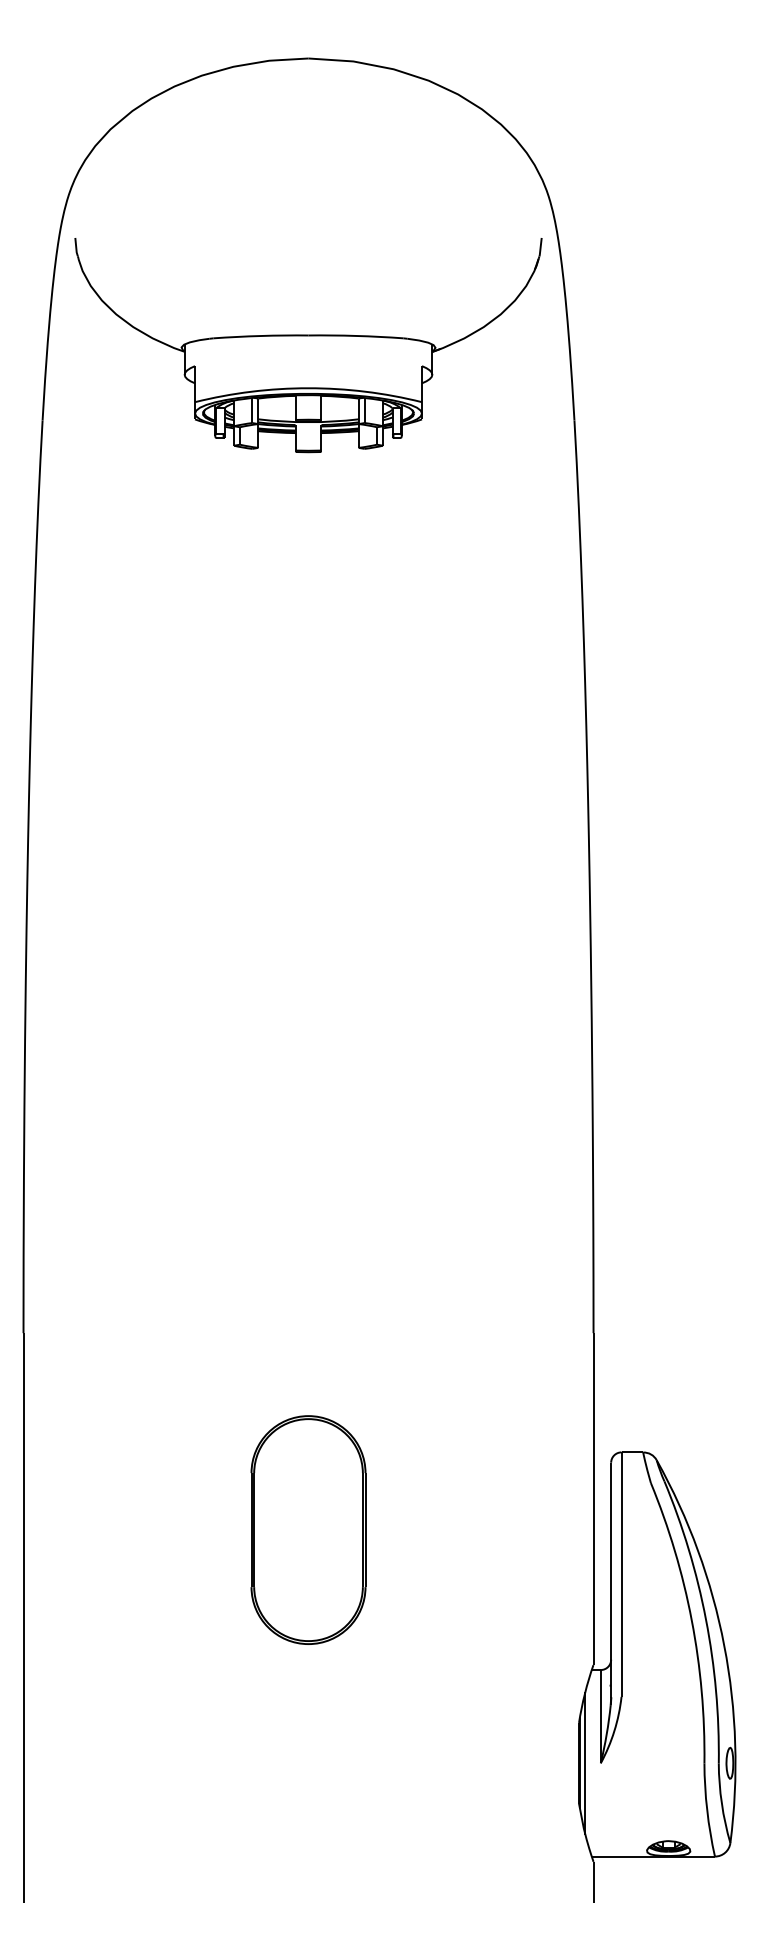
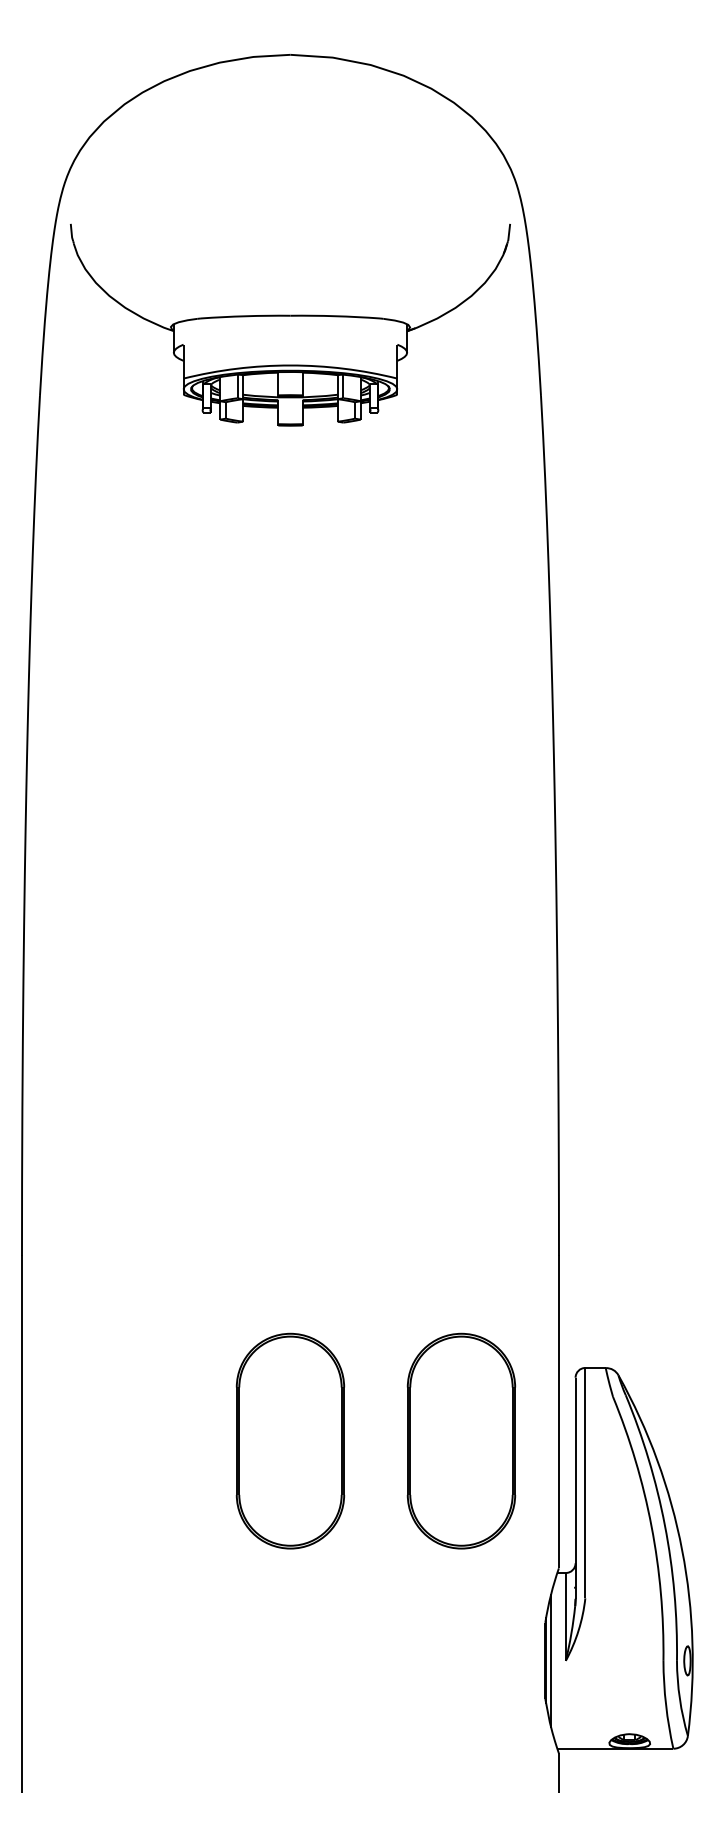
part: (490, 1529) -> (461, 1440), added

